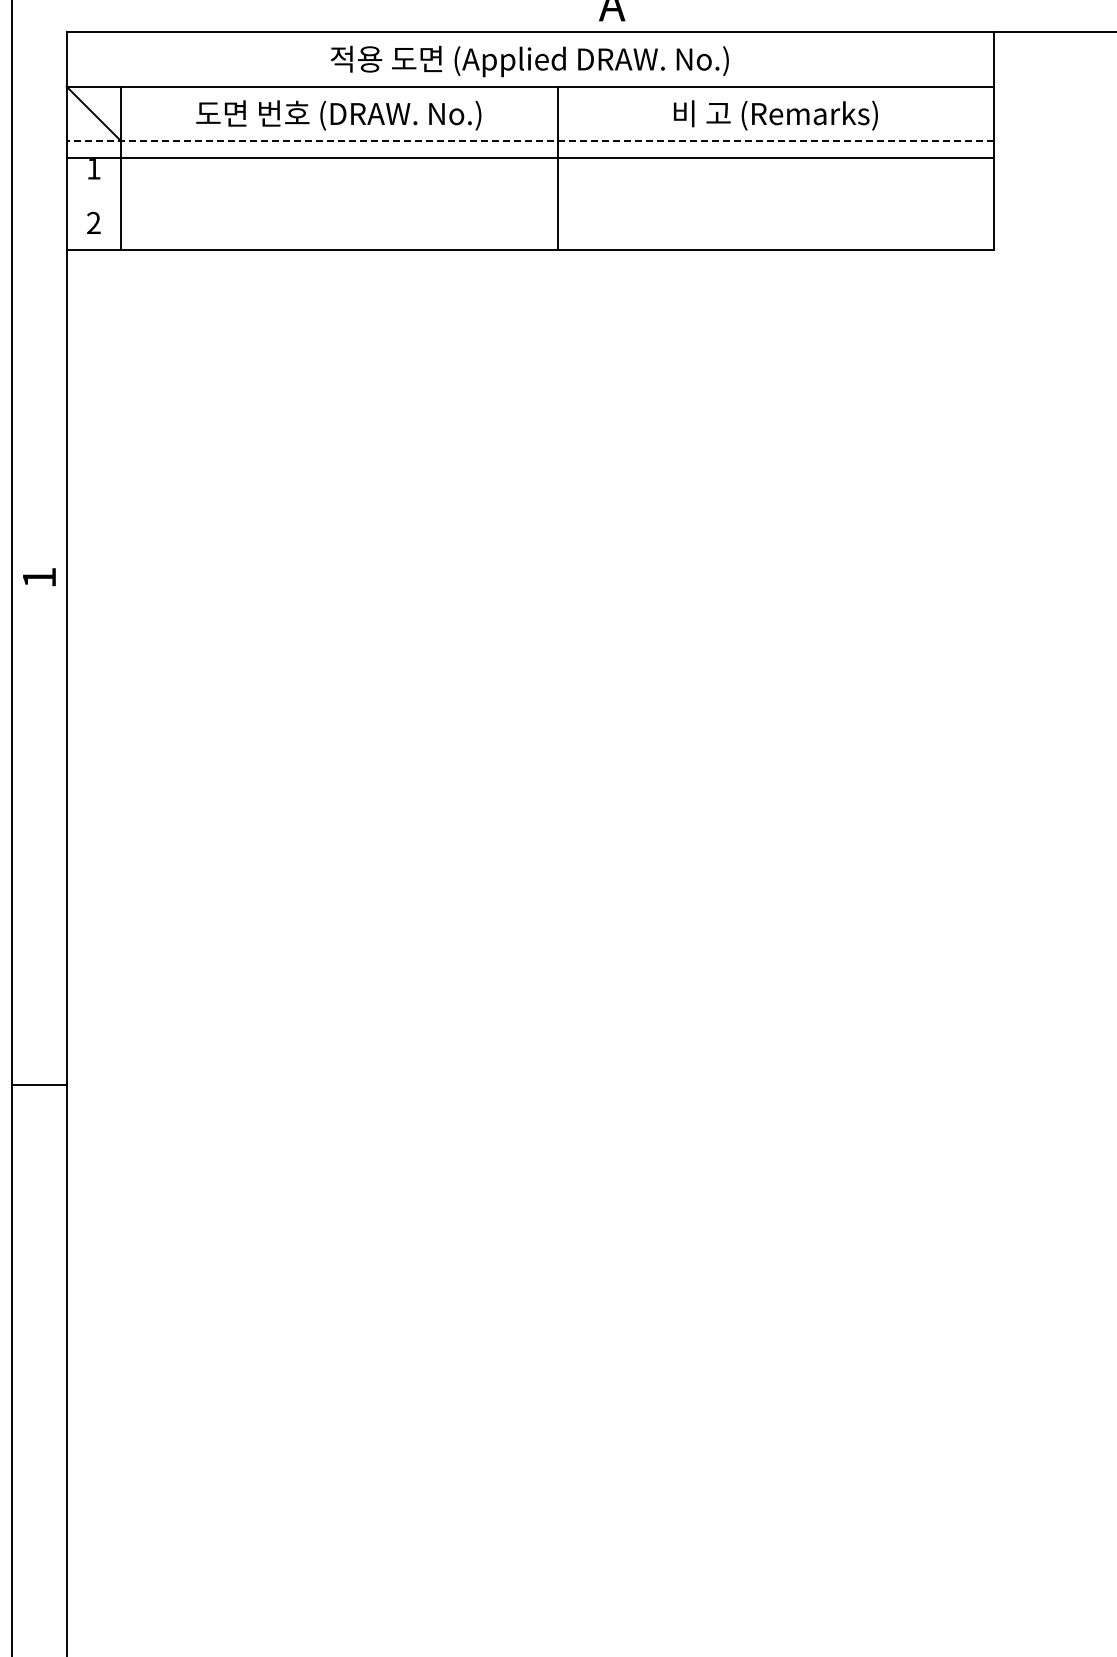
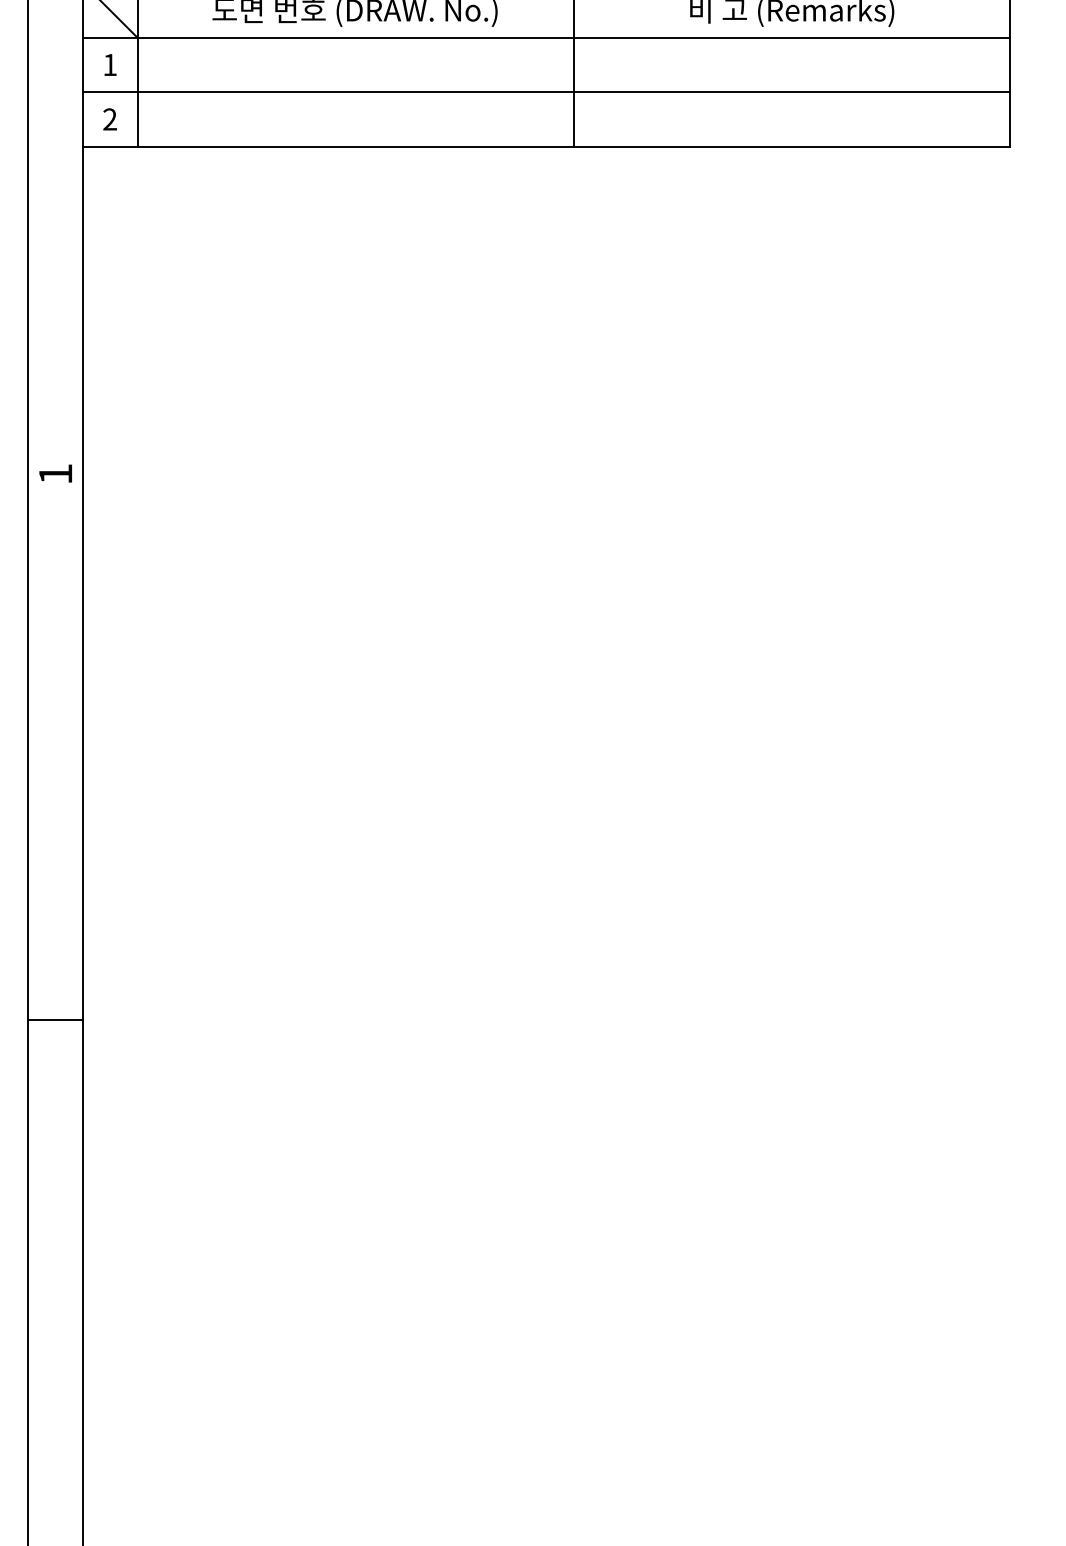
line: (530, 141) -> (546, 37), dashed -> solid
line: (530, 157) -> (546, 91), moved
line: (39, 1085) -> (55, 1019), moved

